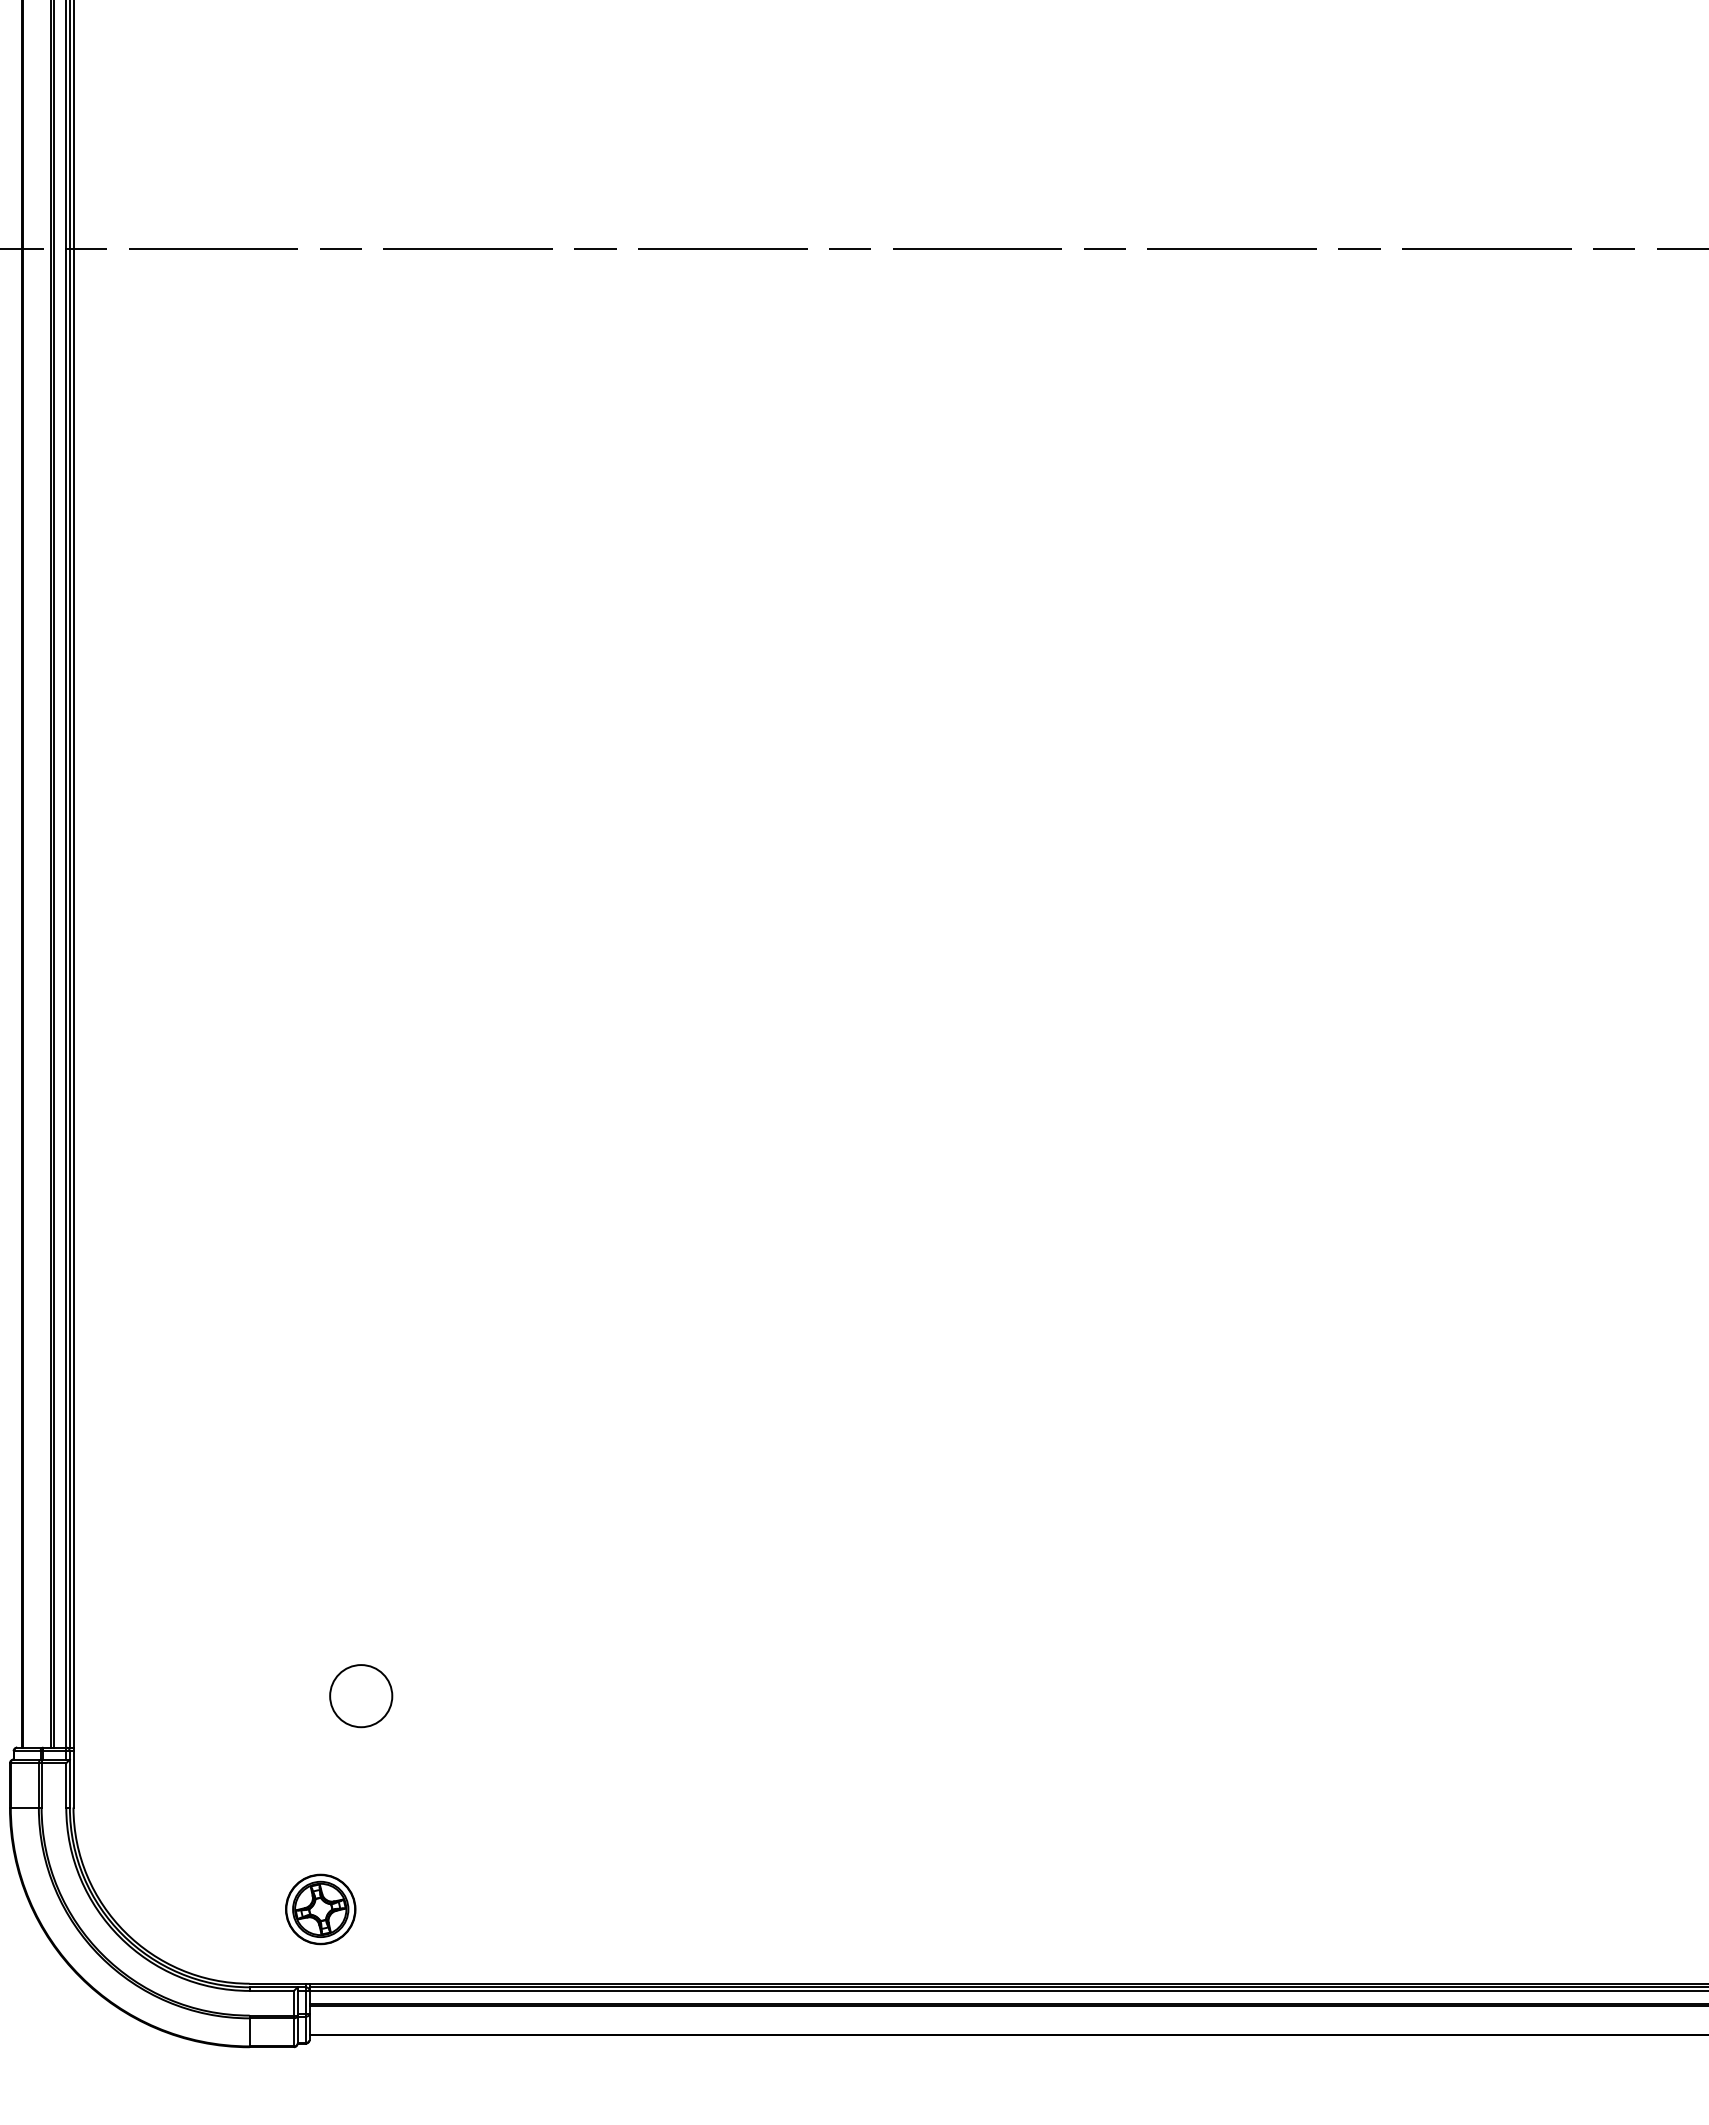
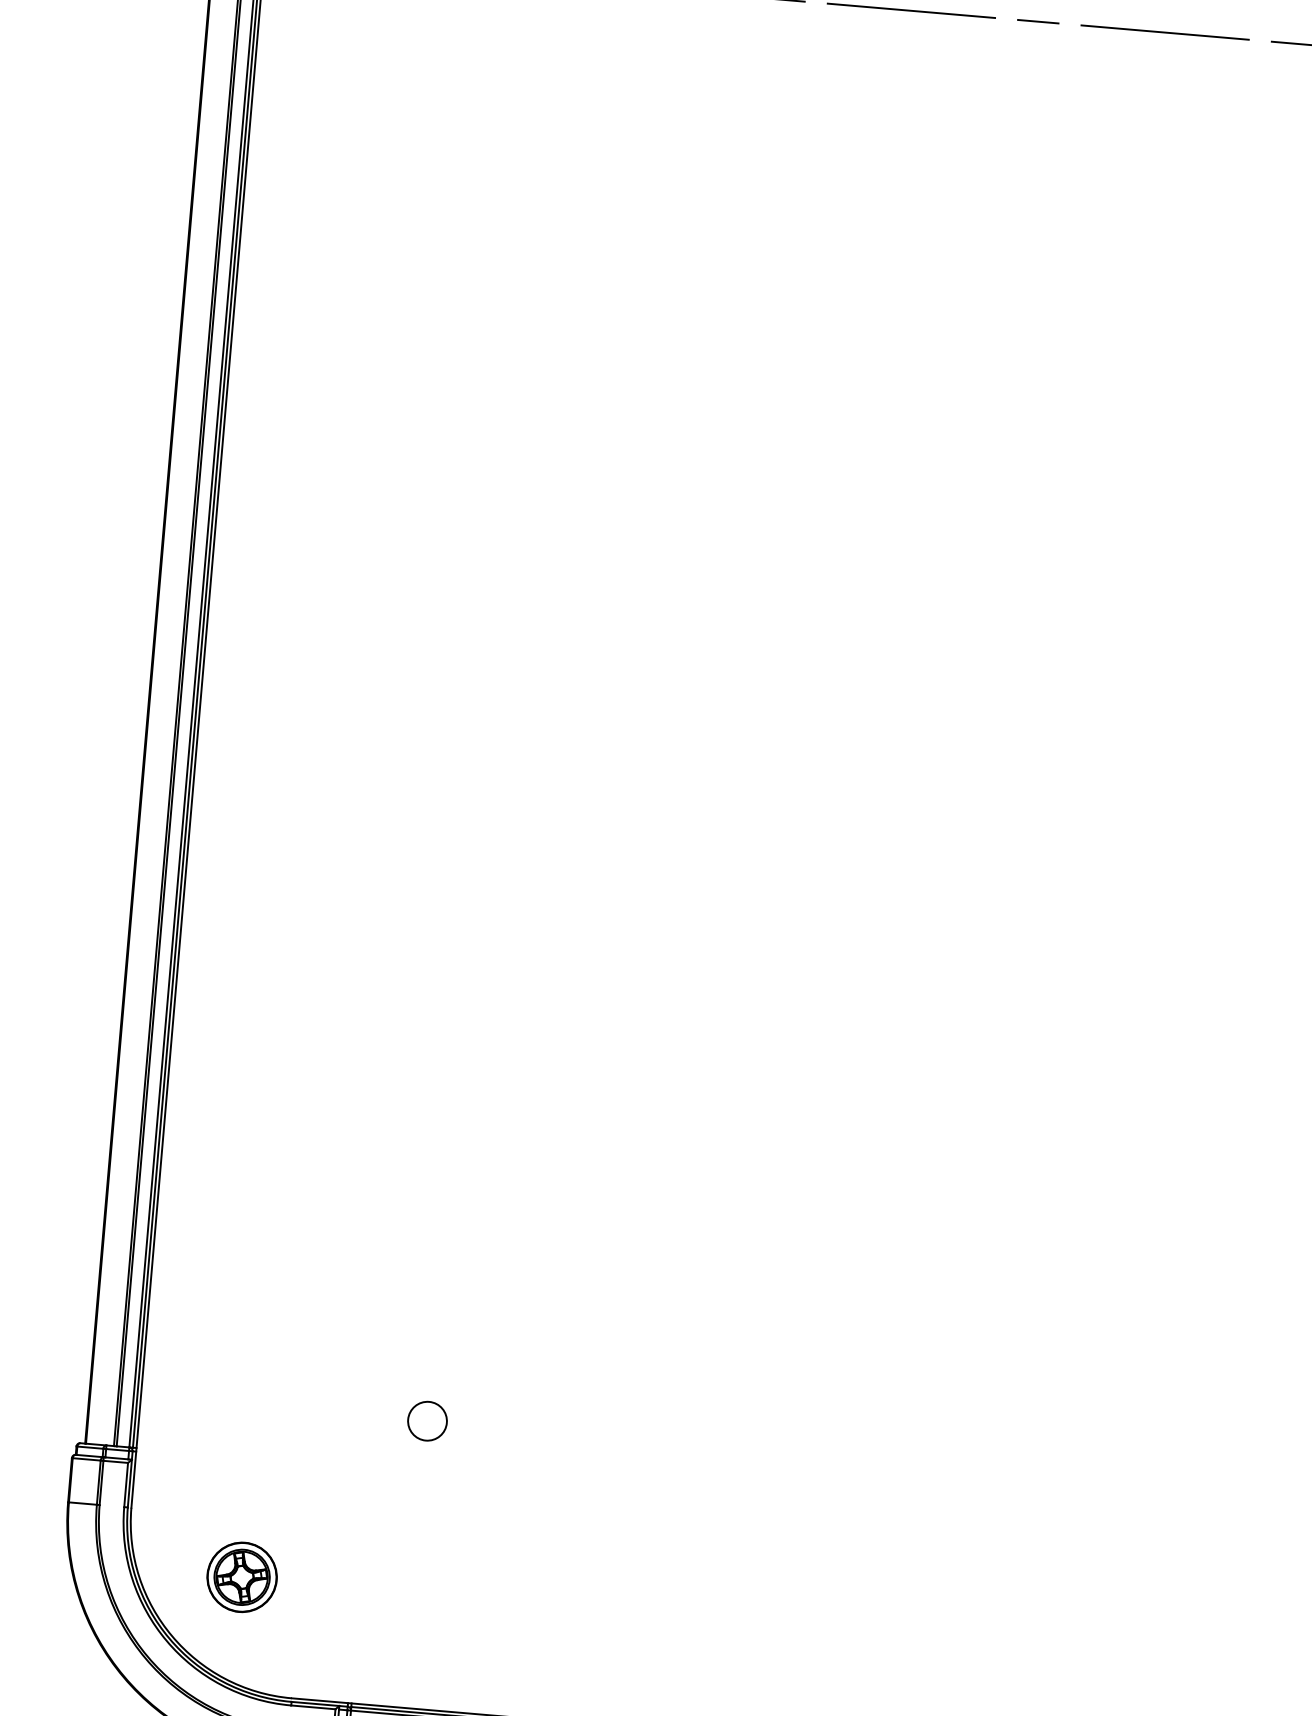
circle: (360, 1695) -> (426, 1420), size x0.62
part: (320, 1909) -> (241, 1577), moved

